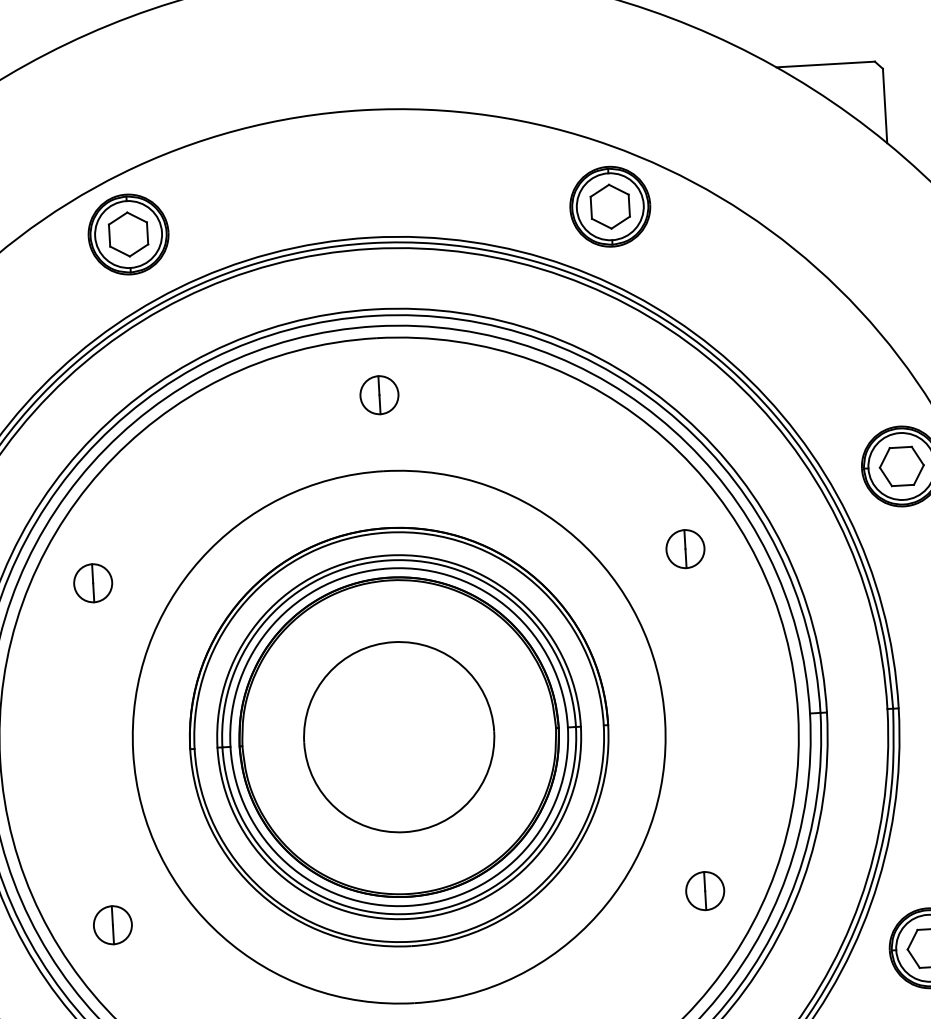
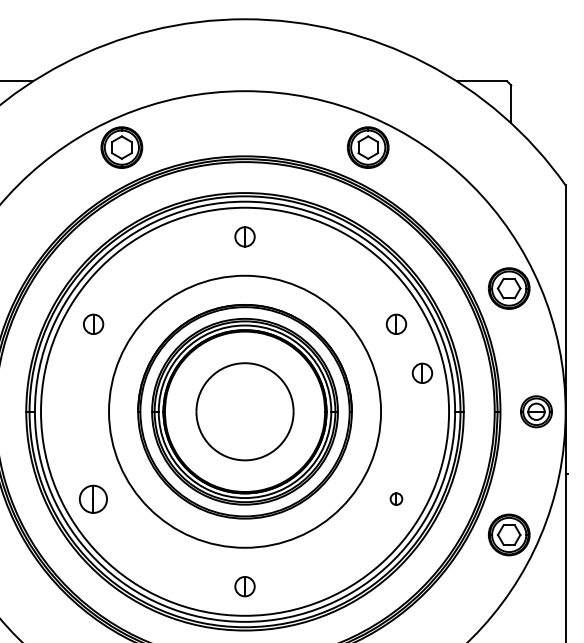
part: (741, 640) -> (422, 372), added
part: (705, 889) -> (396, 498), size x0.6
part: (112, 923) -> (93, 498), size x1.4

